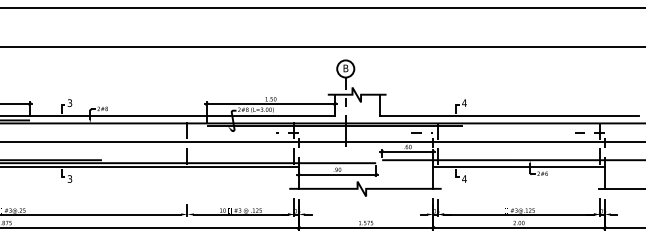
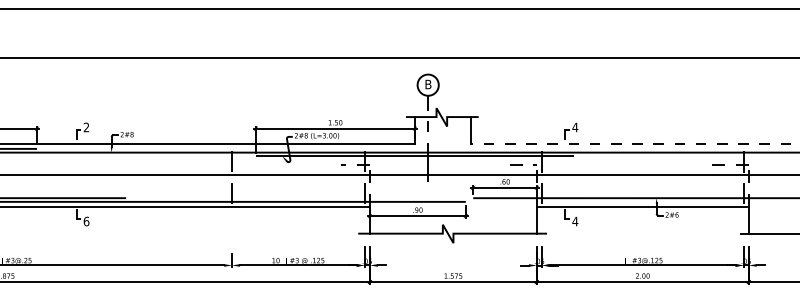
text: (69, 103) -> (86, 127), 3 -> 2
line: (509, 116) -> (630, 143), solid -> dashed
text: (69, 179) -> (86, 221), 3 -> 6

